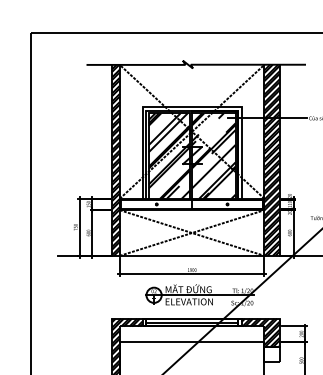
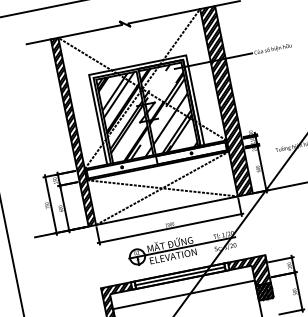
hatch: (271, 354) -> (264, 291), added

